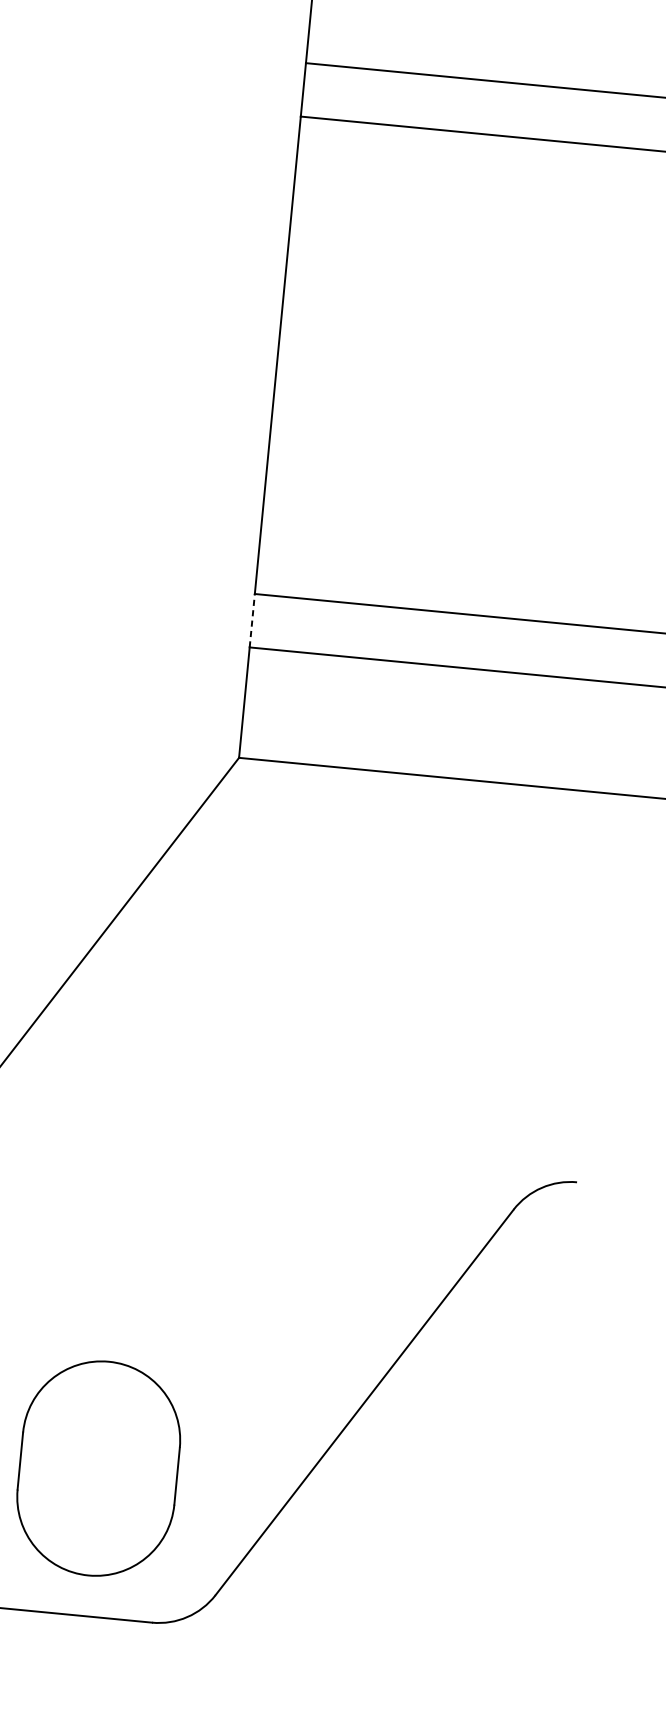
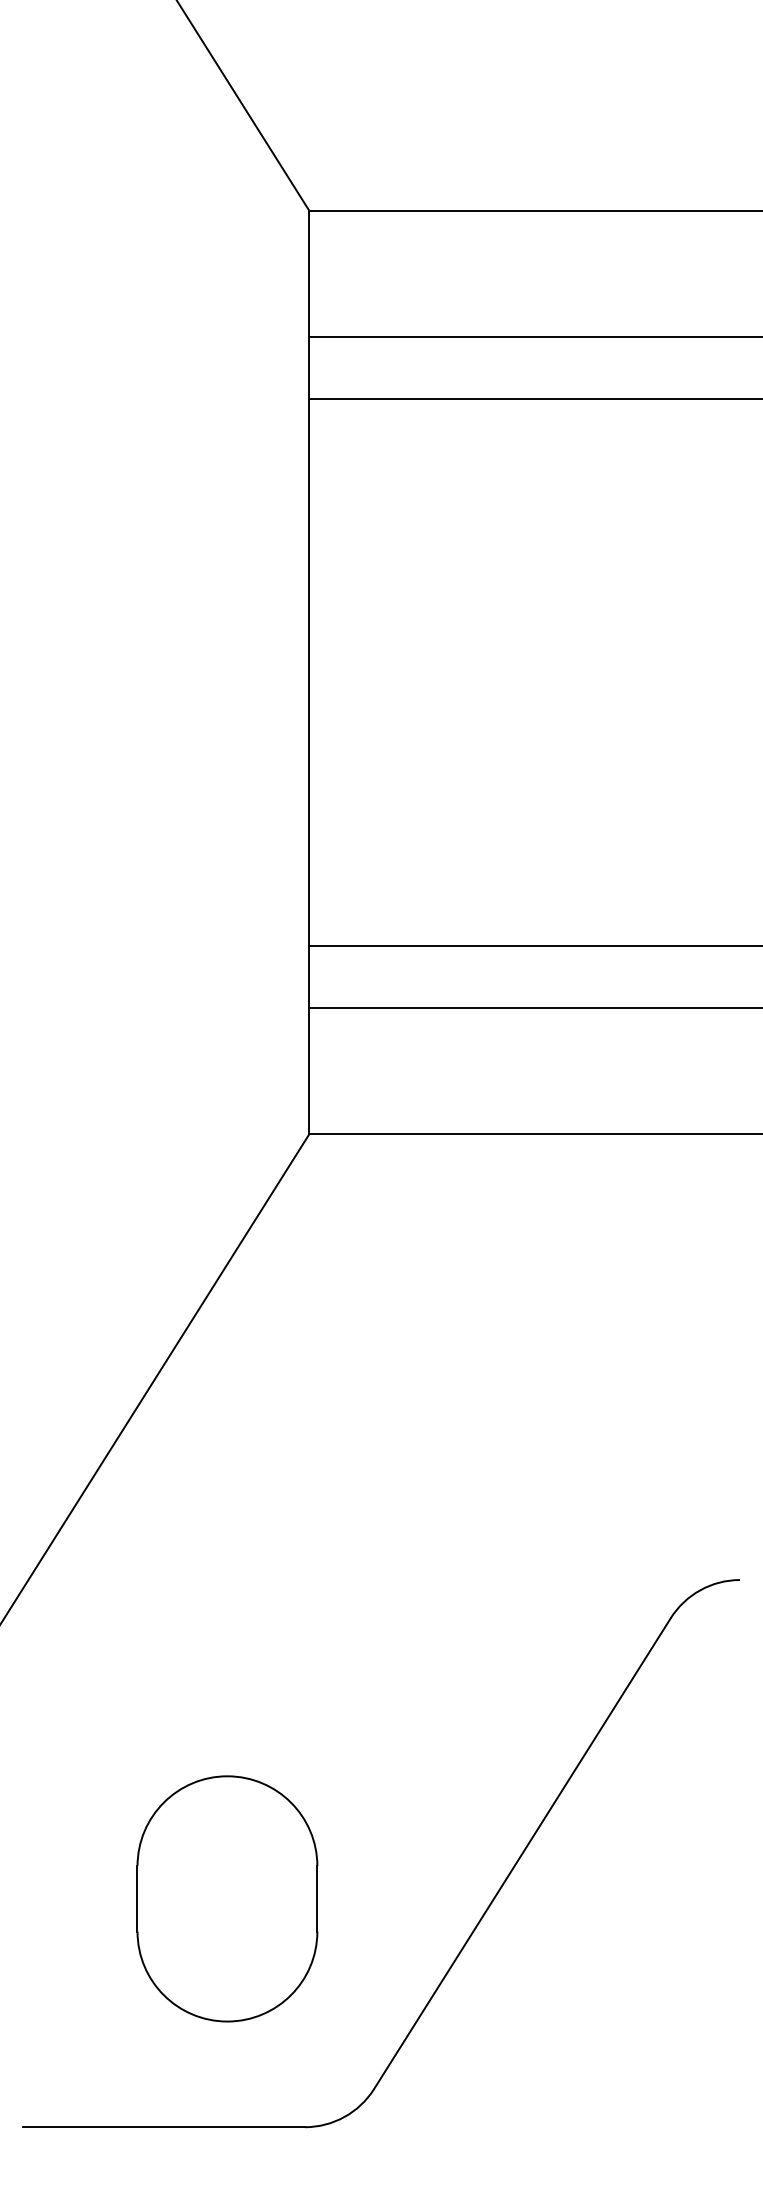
line: (252, 621) -> (309, 977), dashed -> solid
part: (98, 1468) -> (227, 1898), moved

